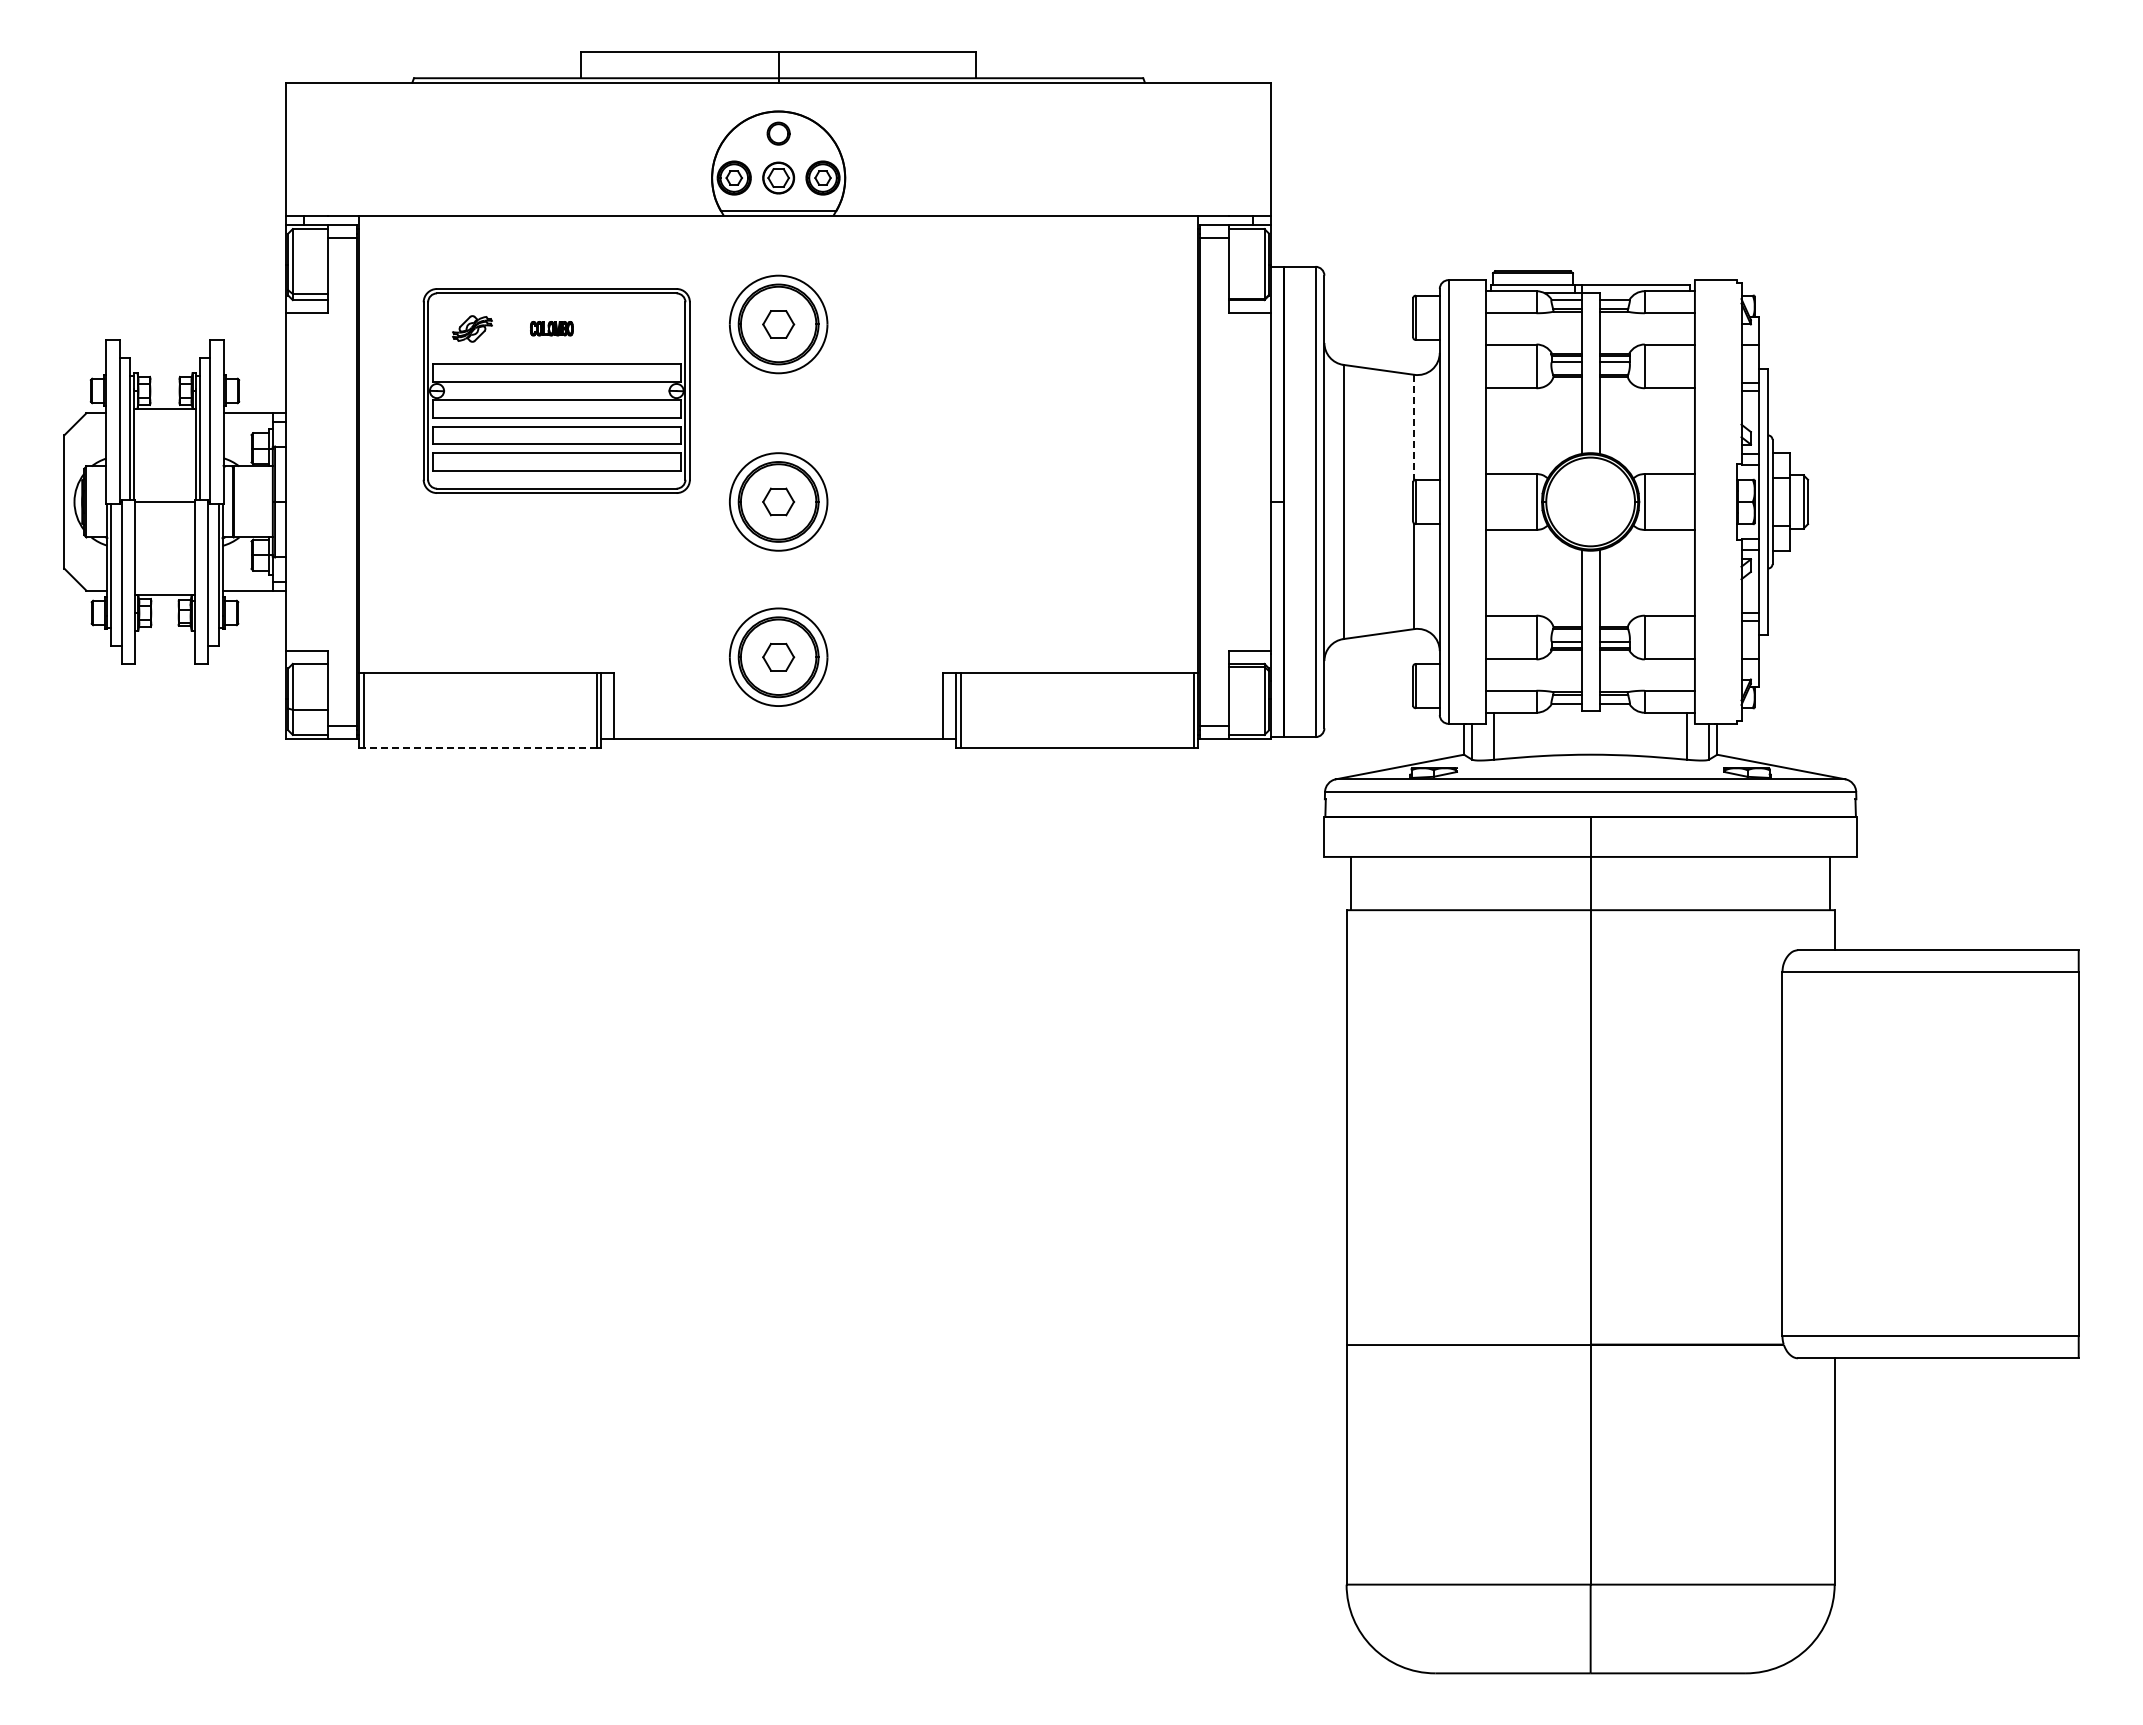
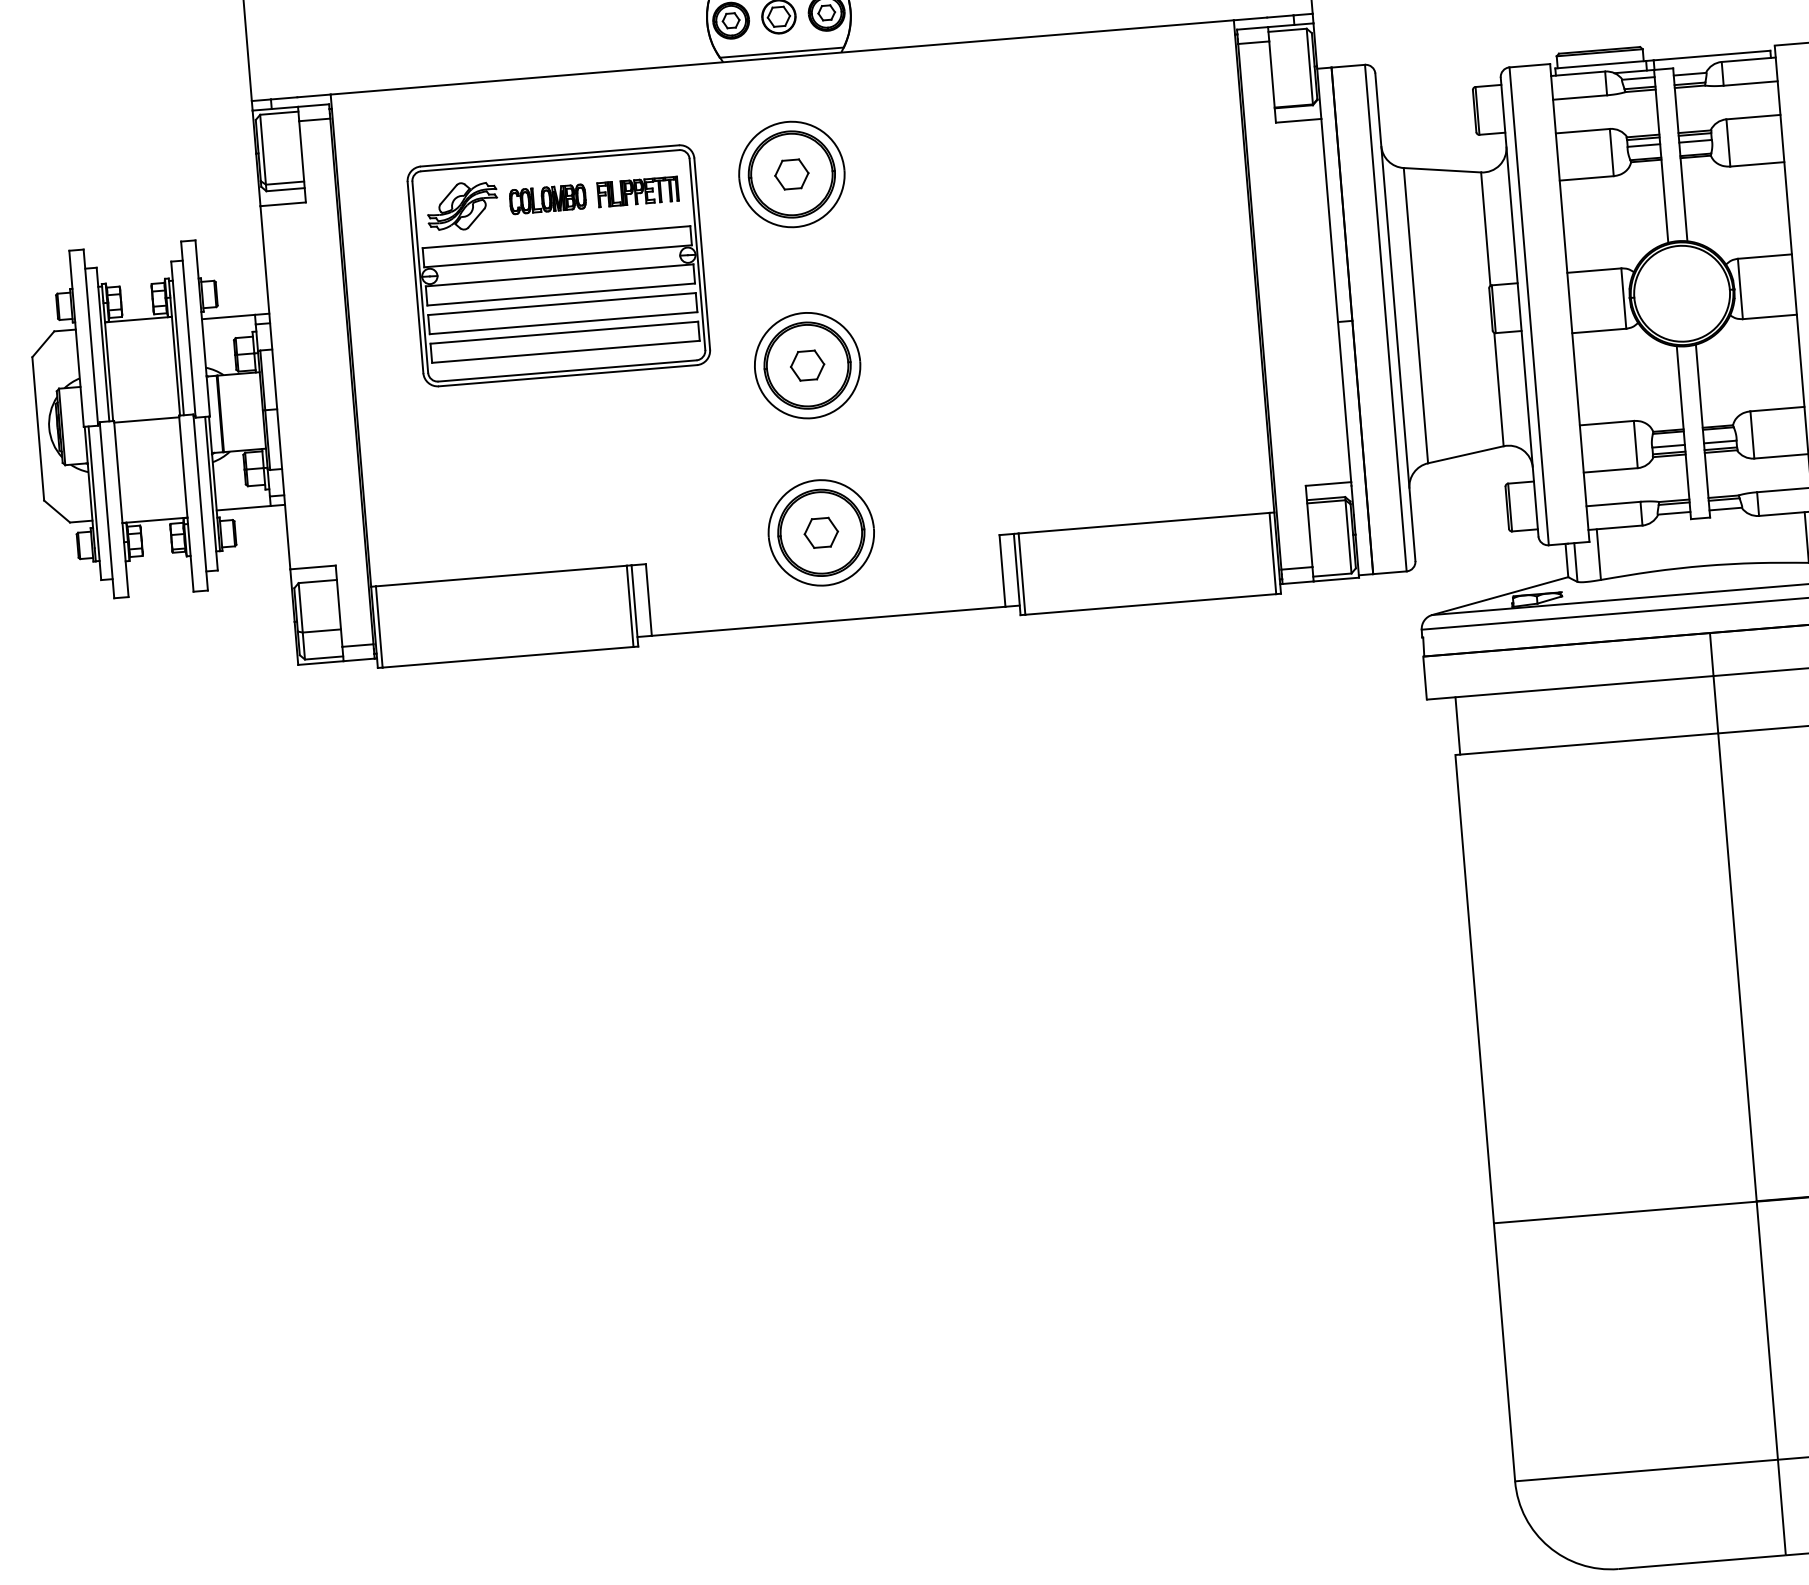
part: (472, 328) -> (462, 205), size x1.67
part: (551, 328) -> (547, 198), size x1.67
part: (635, 328) -> (638, 191), added
line: (1414, 427) -> (1485, 229), dashed -> solid
line: (479, 748) -> (507, 657), dashed -> solid

